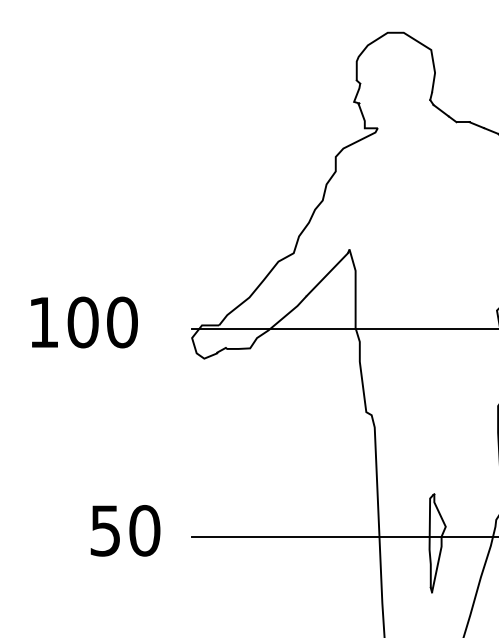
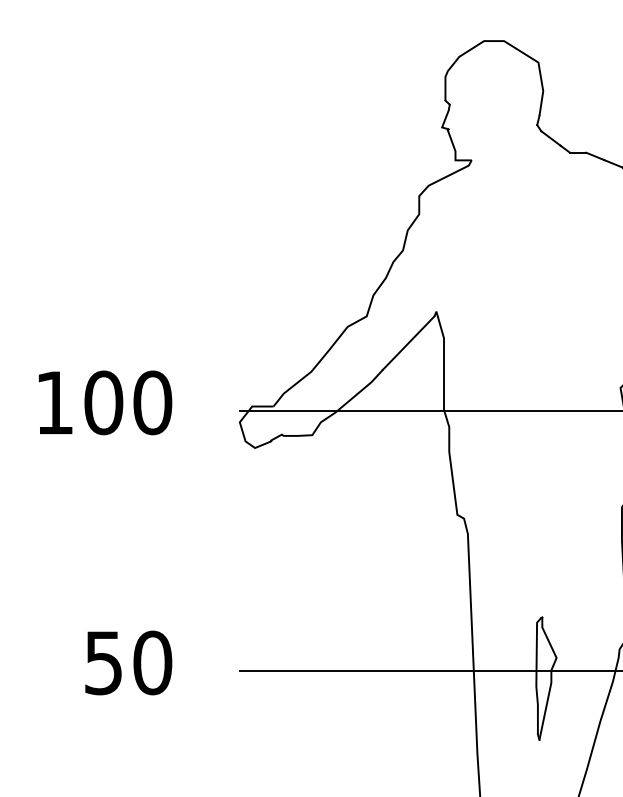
text: (125, 530) -> (128, 662), moved

